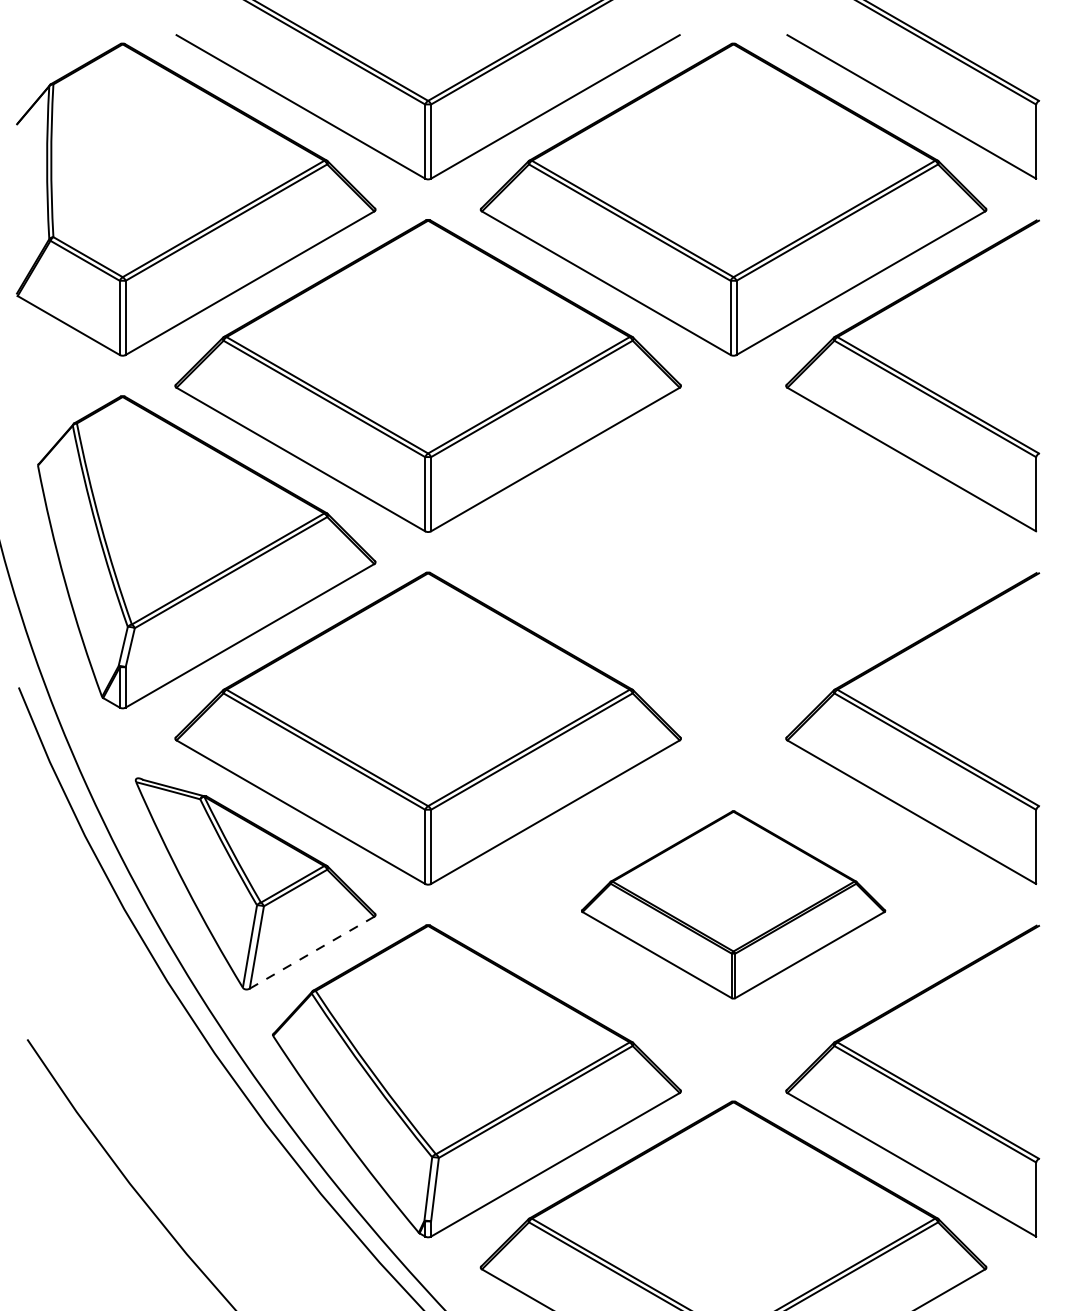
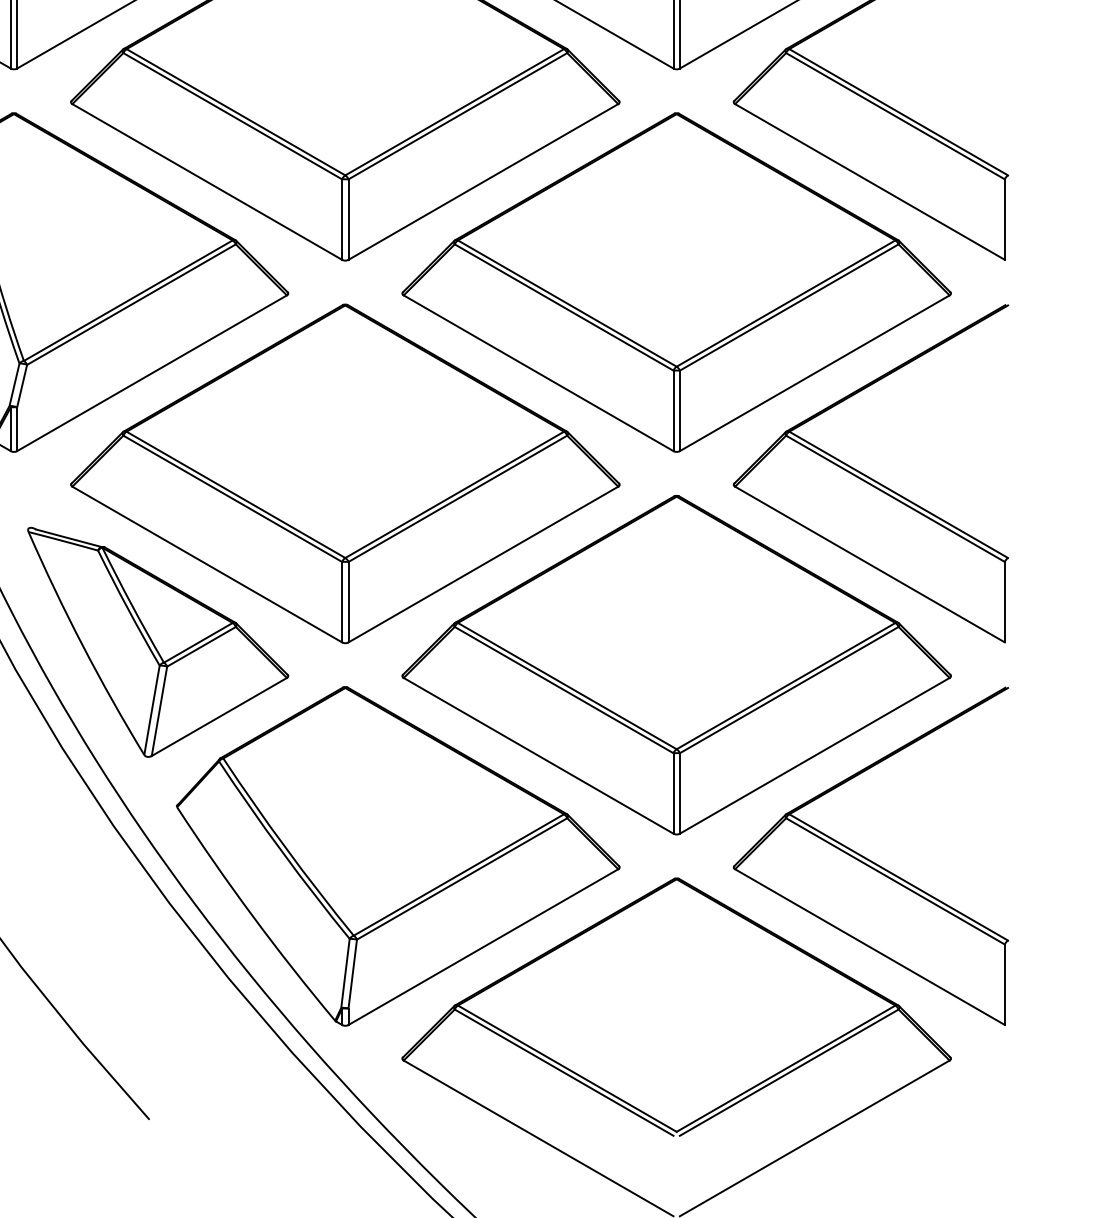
part: (733, 552) -> (676, 282), added
part: (733, 904) -> (676, 664), size x1.67
line: (312, 952) -> (219, 716), dashed -> solid

